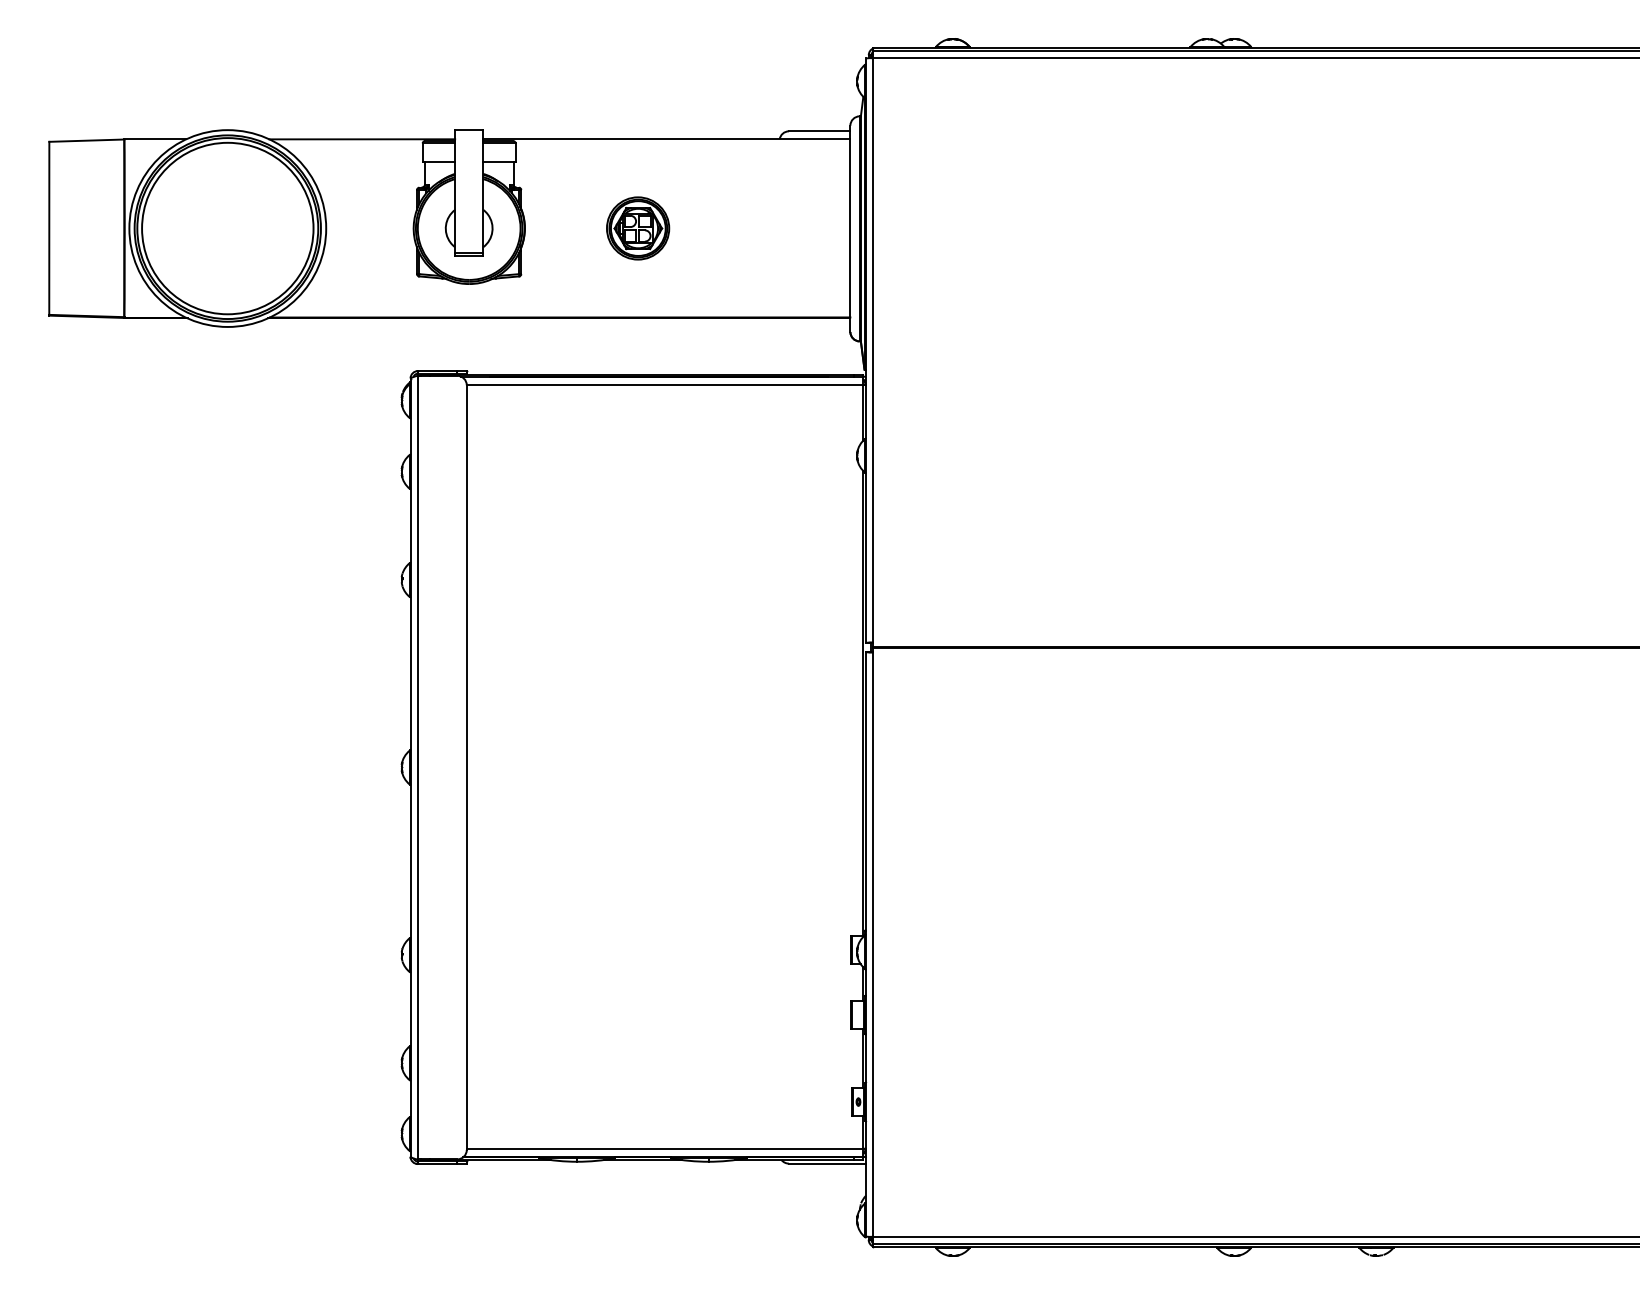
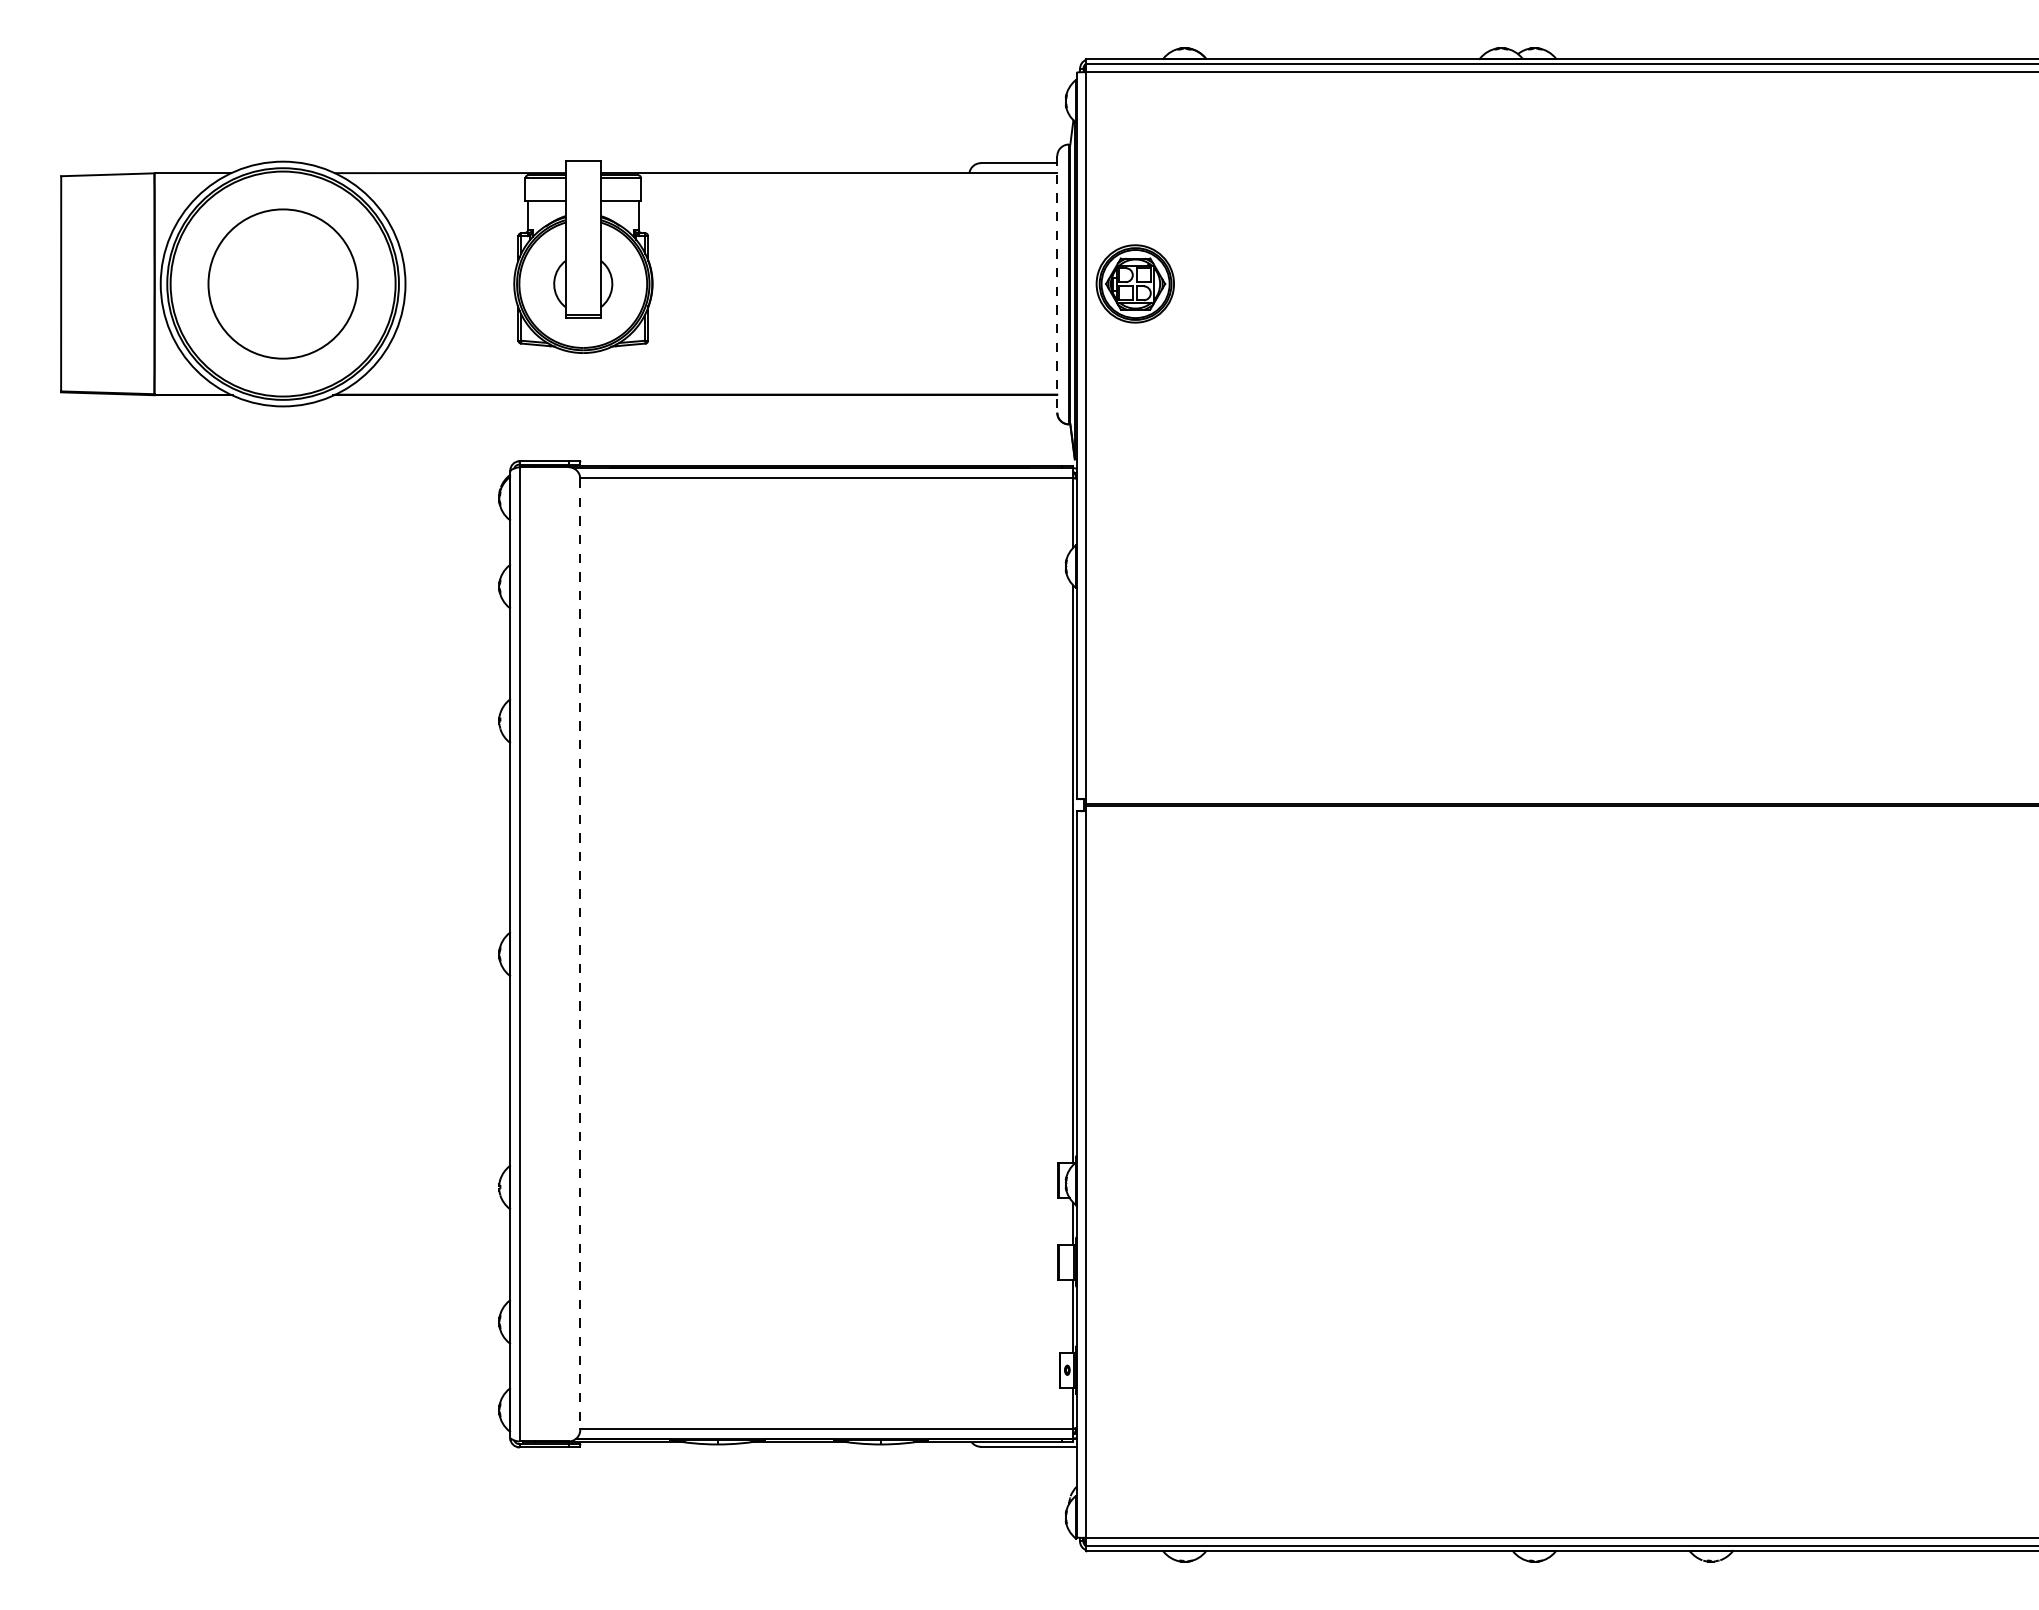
circle: (227, 228) -> (282, 283), size x0.7
part: (637, 228) -> (1134, 283), moved
line: (850, 228) -> (1057, 284), solid -> dashed
line: (466, 767) -> (580, 954), solid -> dashed

